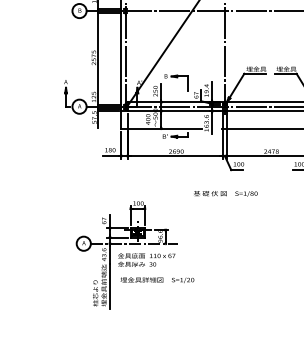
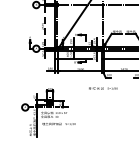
line: (97, 57) -> (44, 26), solid -> dashed
part: (134, 254) -> (48, 112), moved

